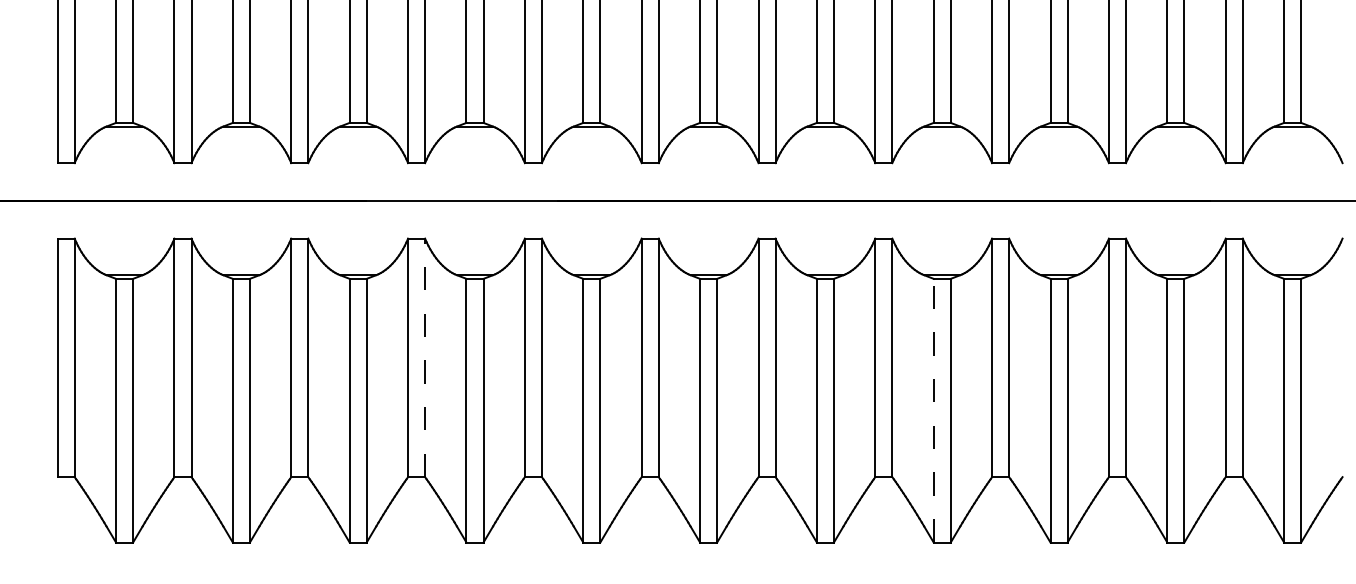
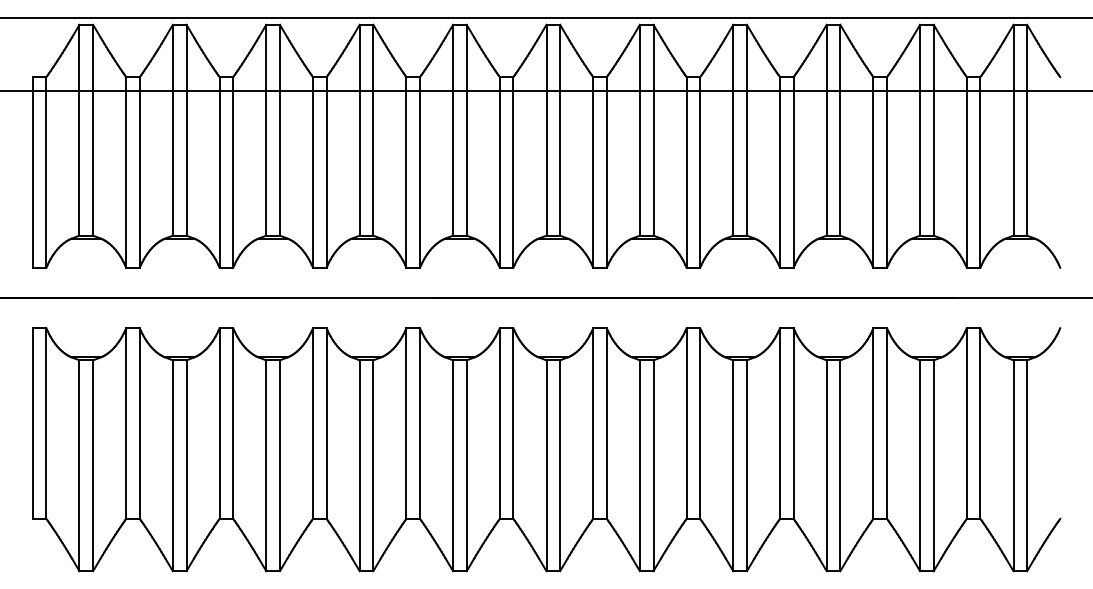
line: (424, 357) -> (326, 423), dashed -> solid
line: (933, 410) -> (733, 465), dashed -> solid

